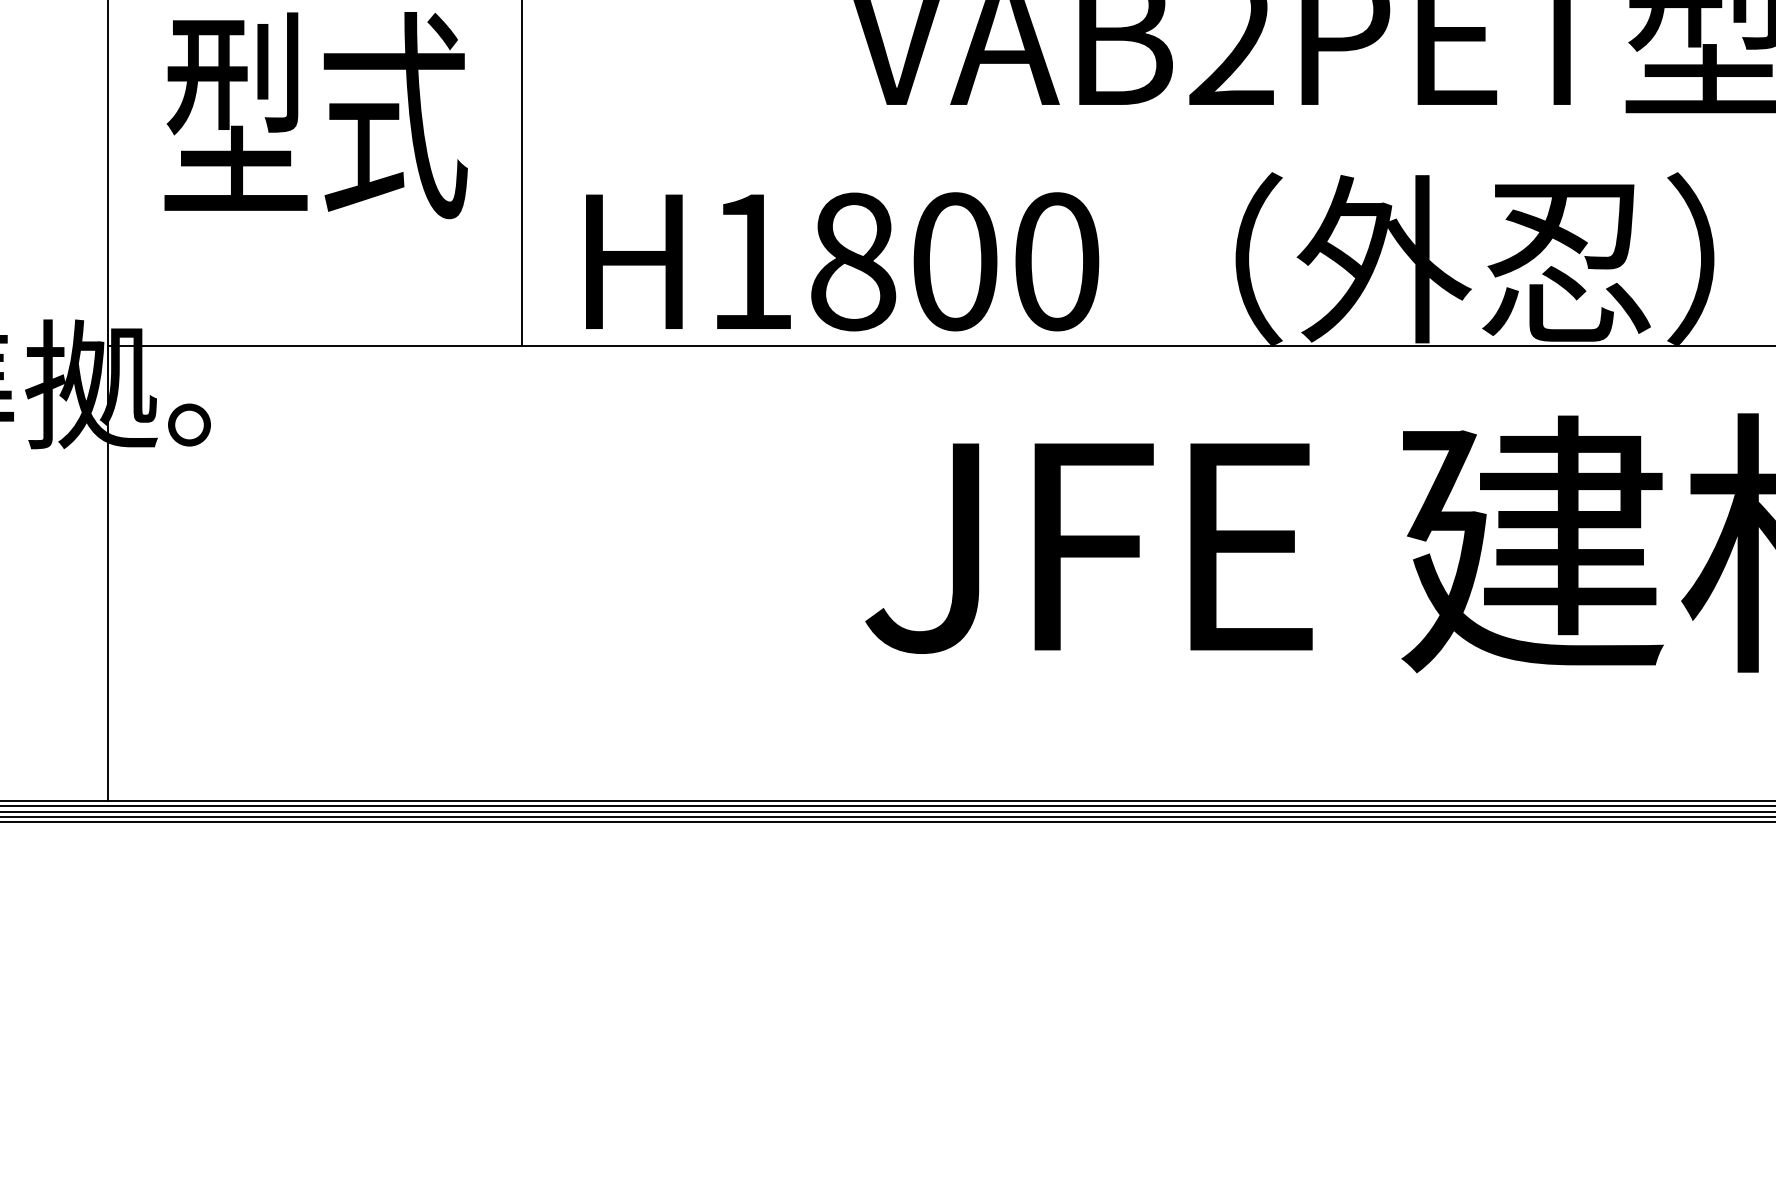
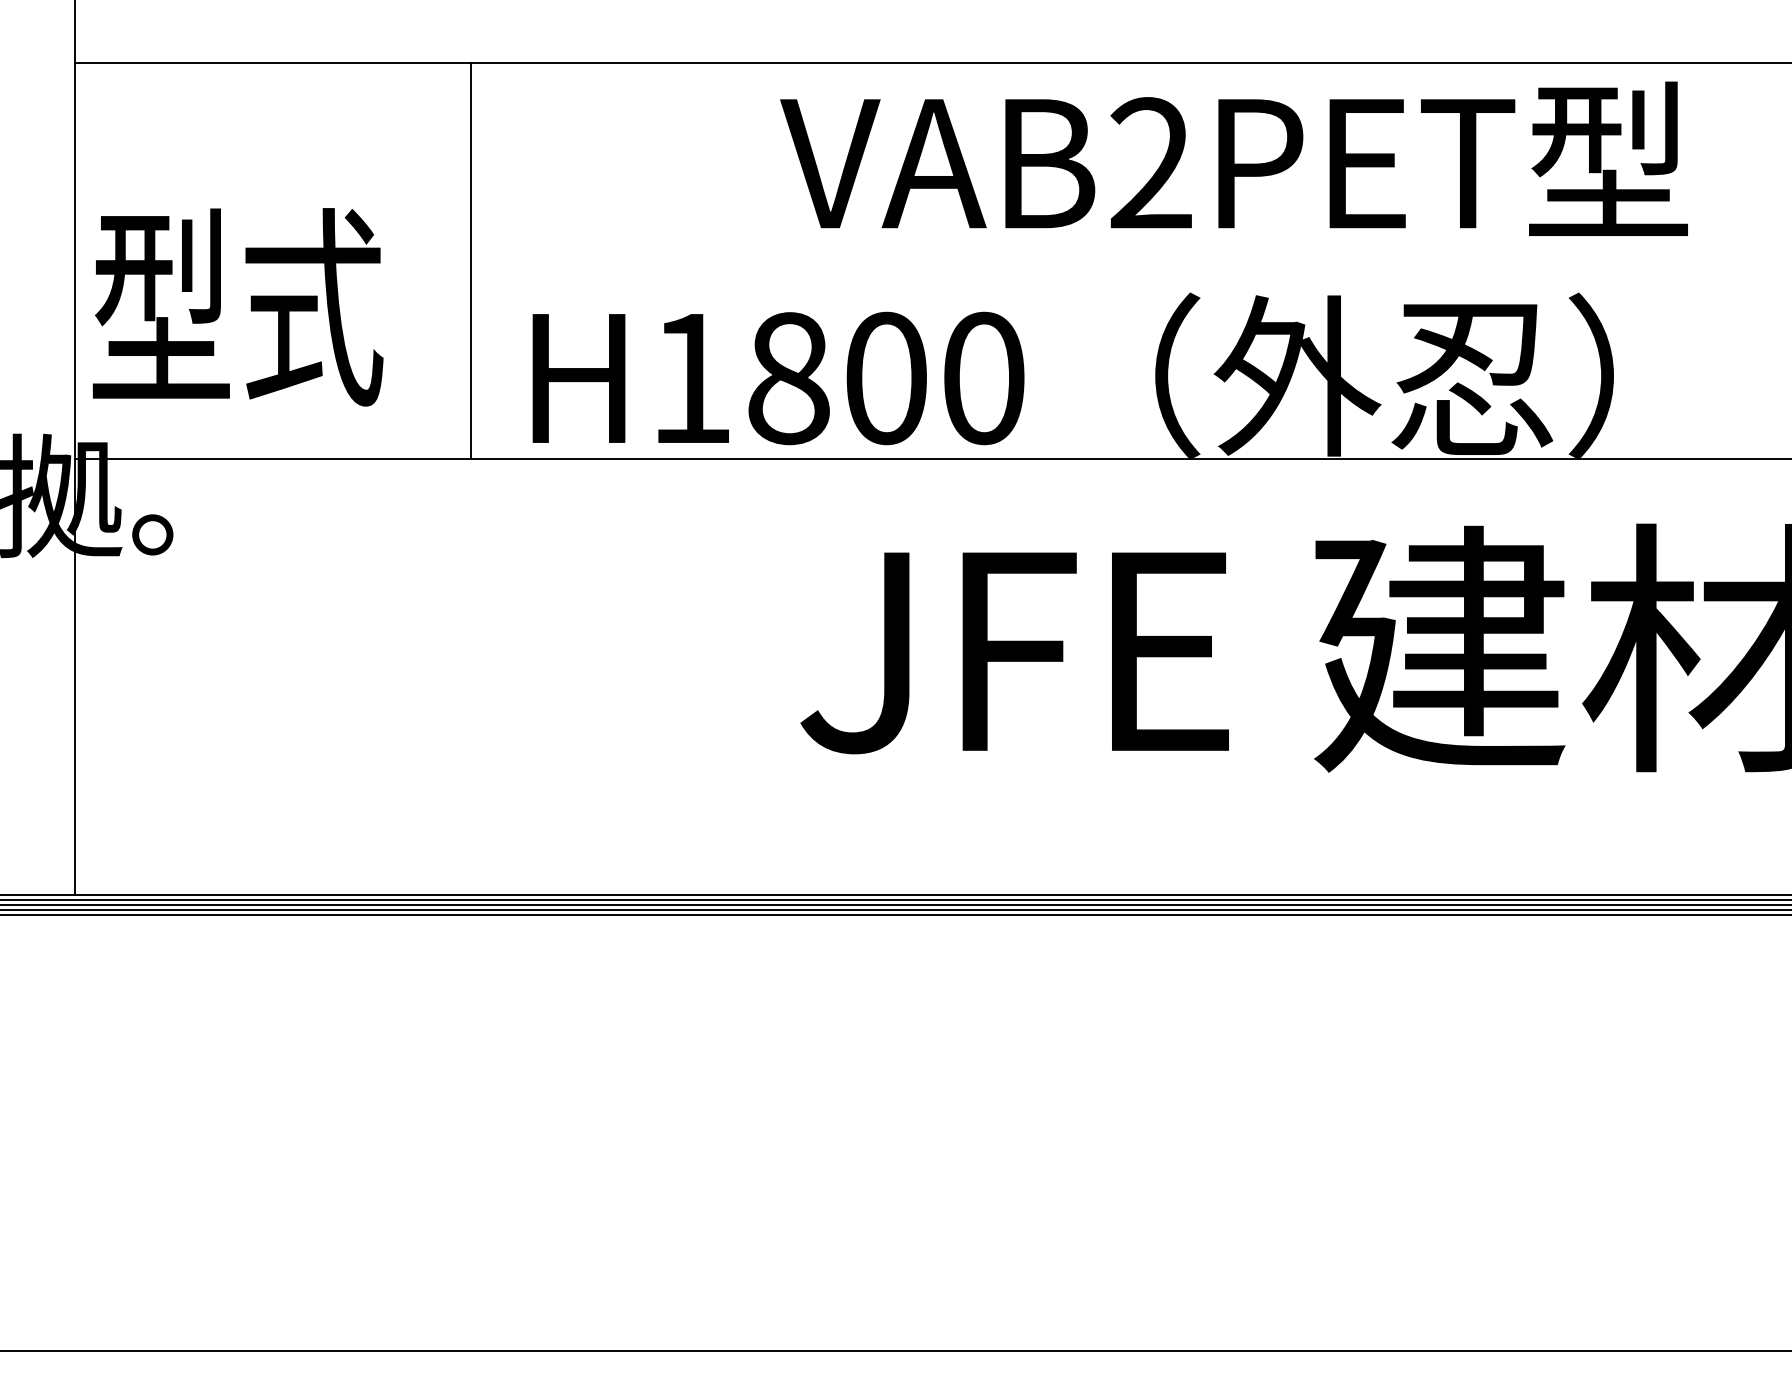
text: (316, 115) -> (238, 307), moved

